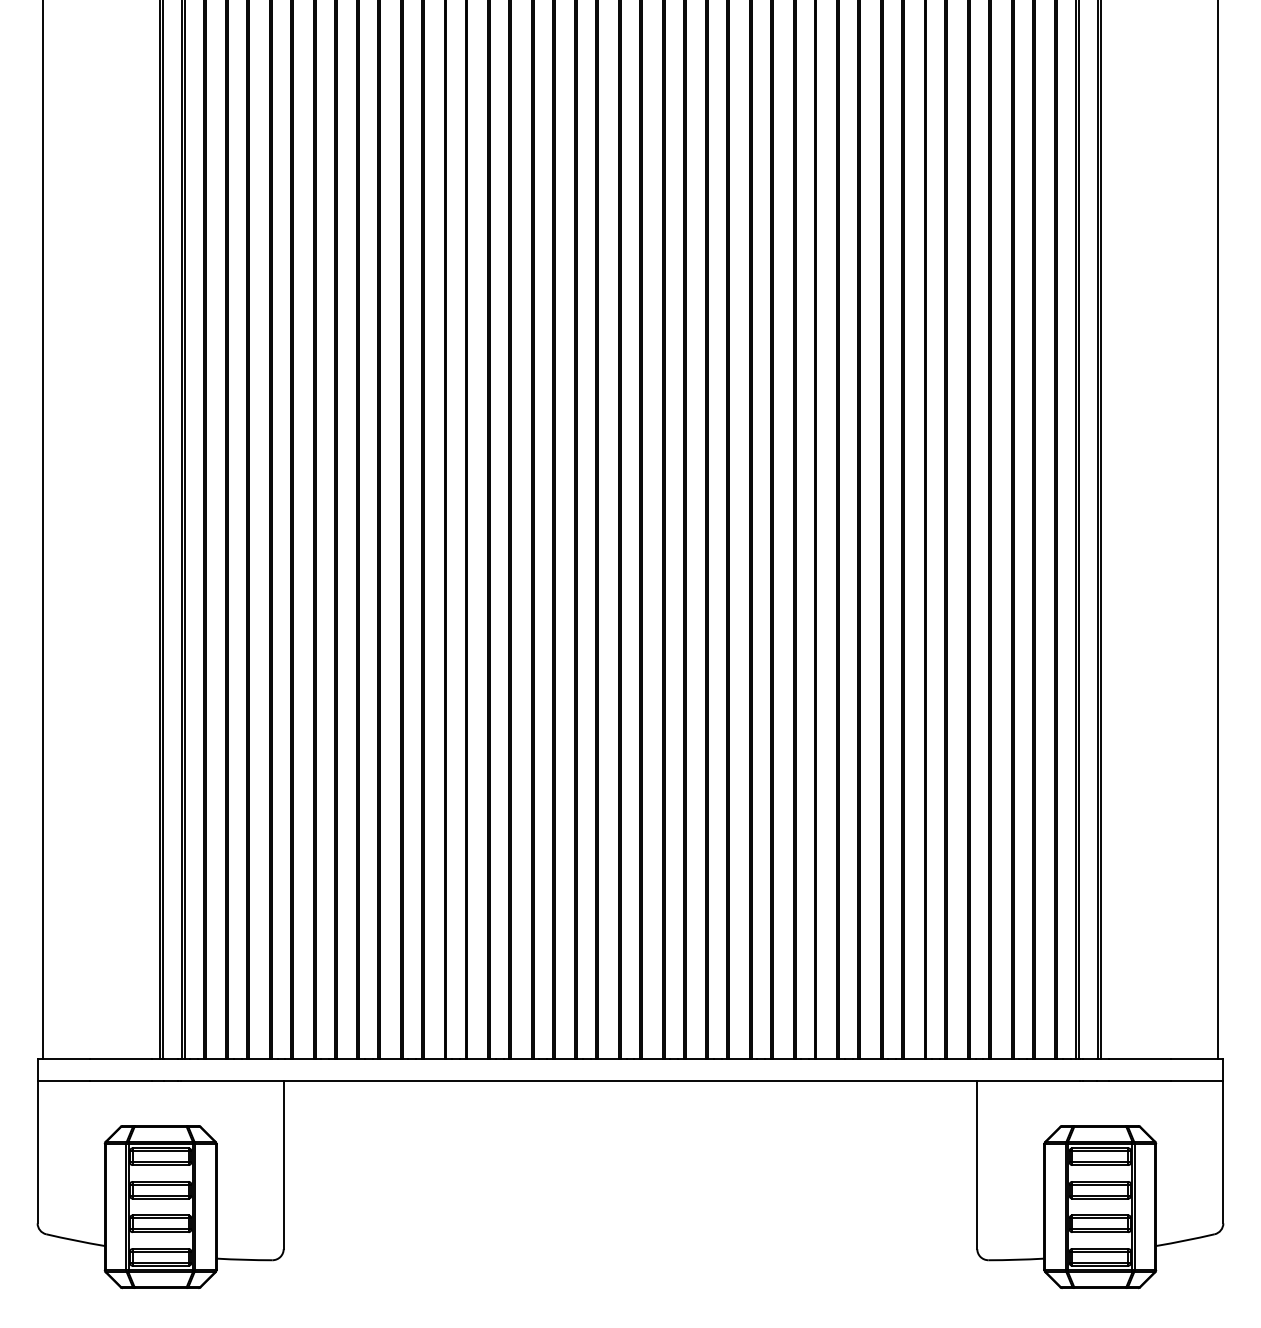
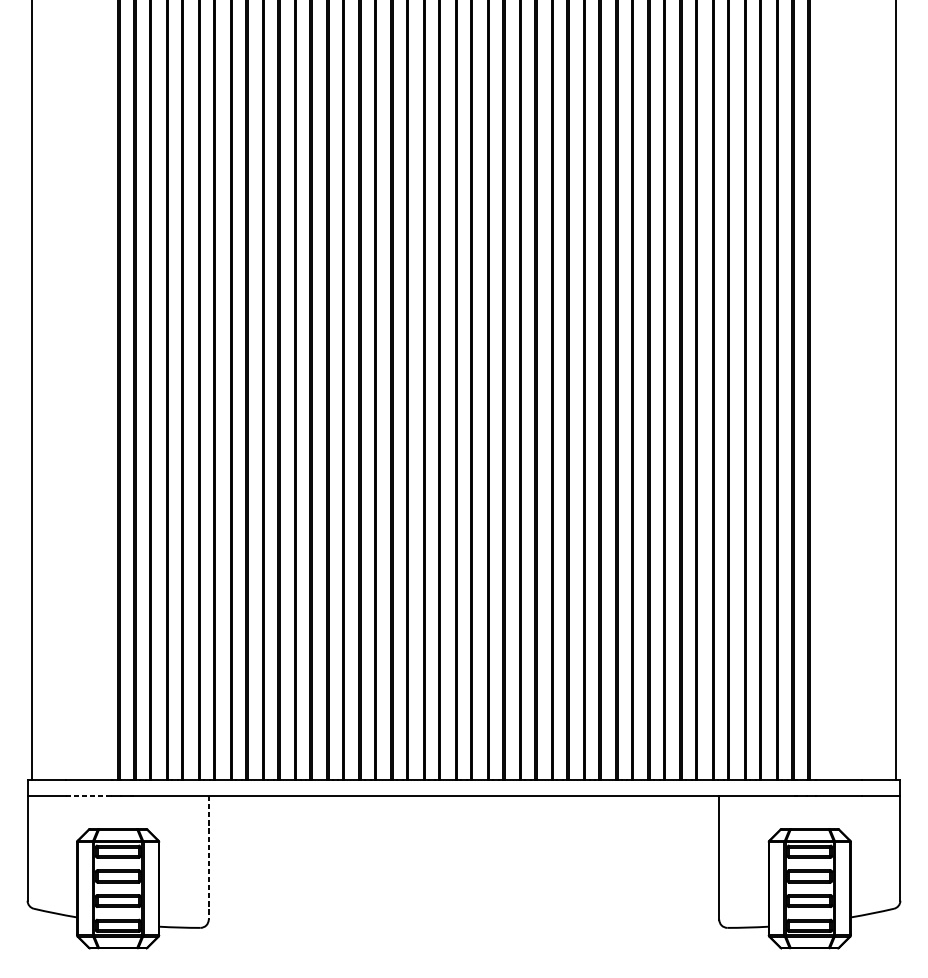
line: (120, 1081) -> (88, 796), solid -> dashed
line: (283, 1165) -> (208, 858), solid -> dashed

